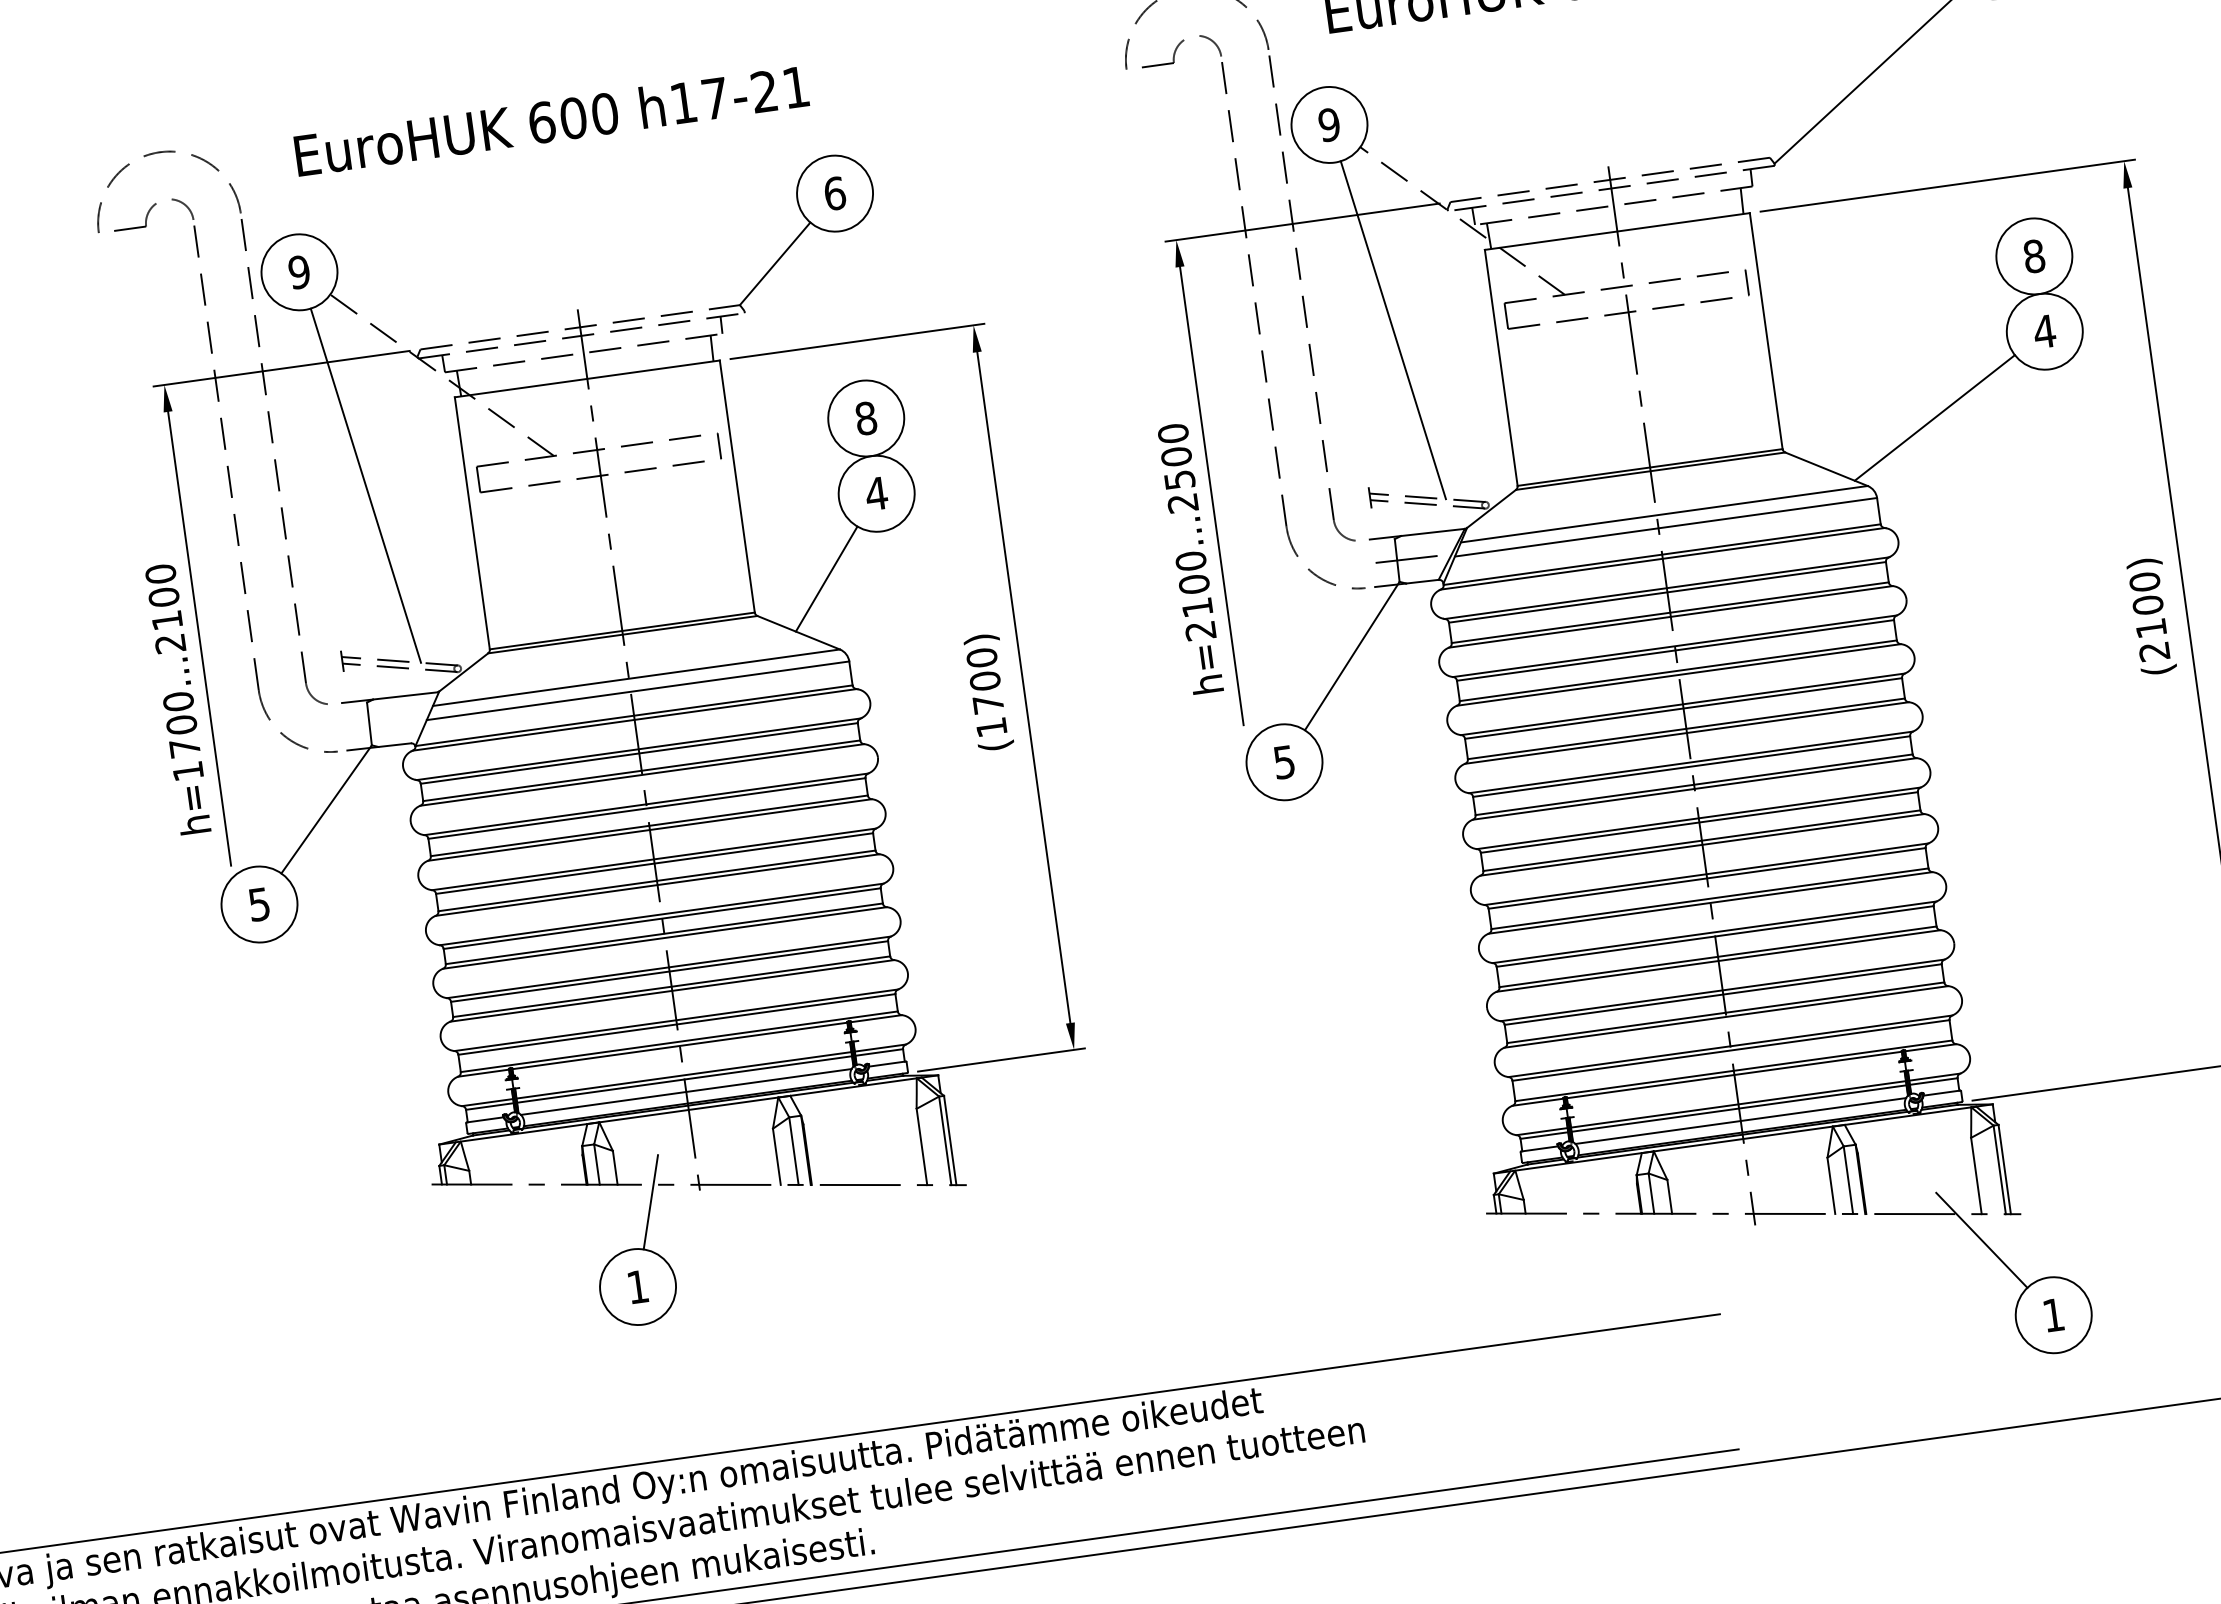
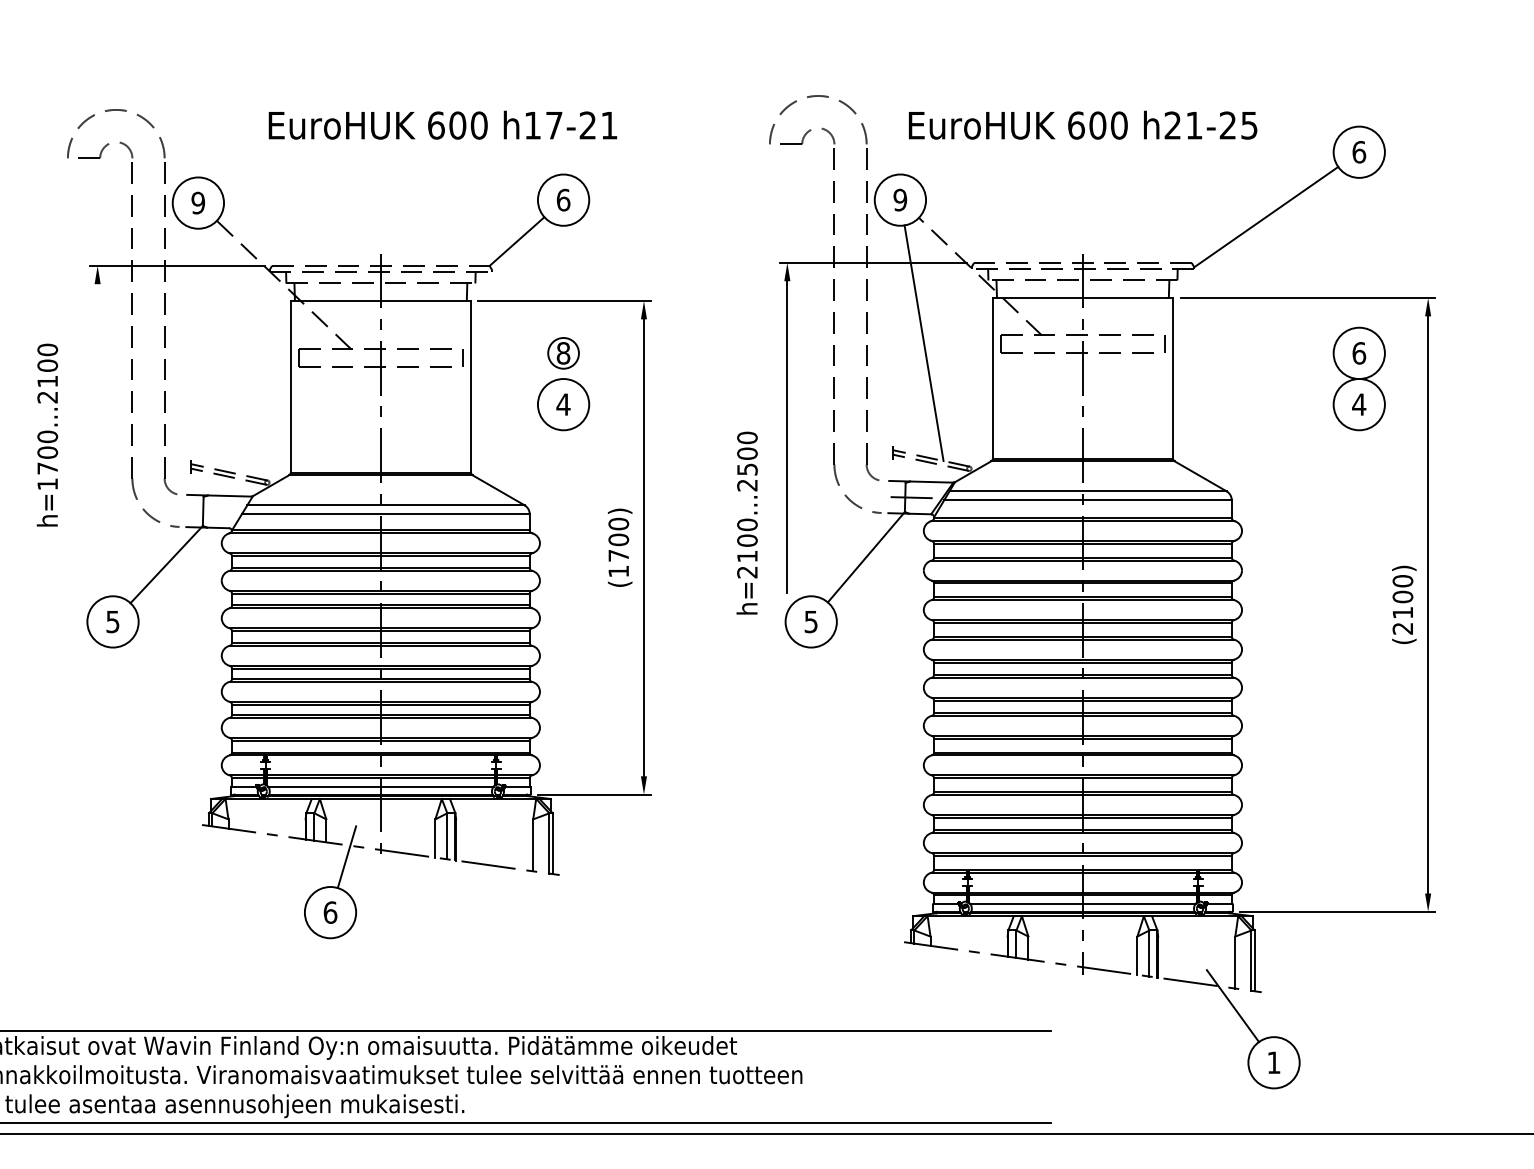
text: (550, 119) -> (442, 124), moved
text: (2034, 256) -> (1359, 353), 8 -> 6
line: (1934, 417) -> (1277, 451), removed
circle: (866, 418) -> (563, 353), size x0.6
line: (365, 485) -> (222, 351), removed
text: (1189, 557) -> (746, 522), moved
line: (825, 578) -> (521, 456), removed
line: (199, 638) -> (97, 438), removed
text: (177, 698) -> (47, 434), moved
text: (637, 1286) -> (330, 912), 1 -> 6

